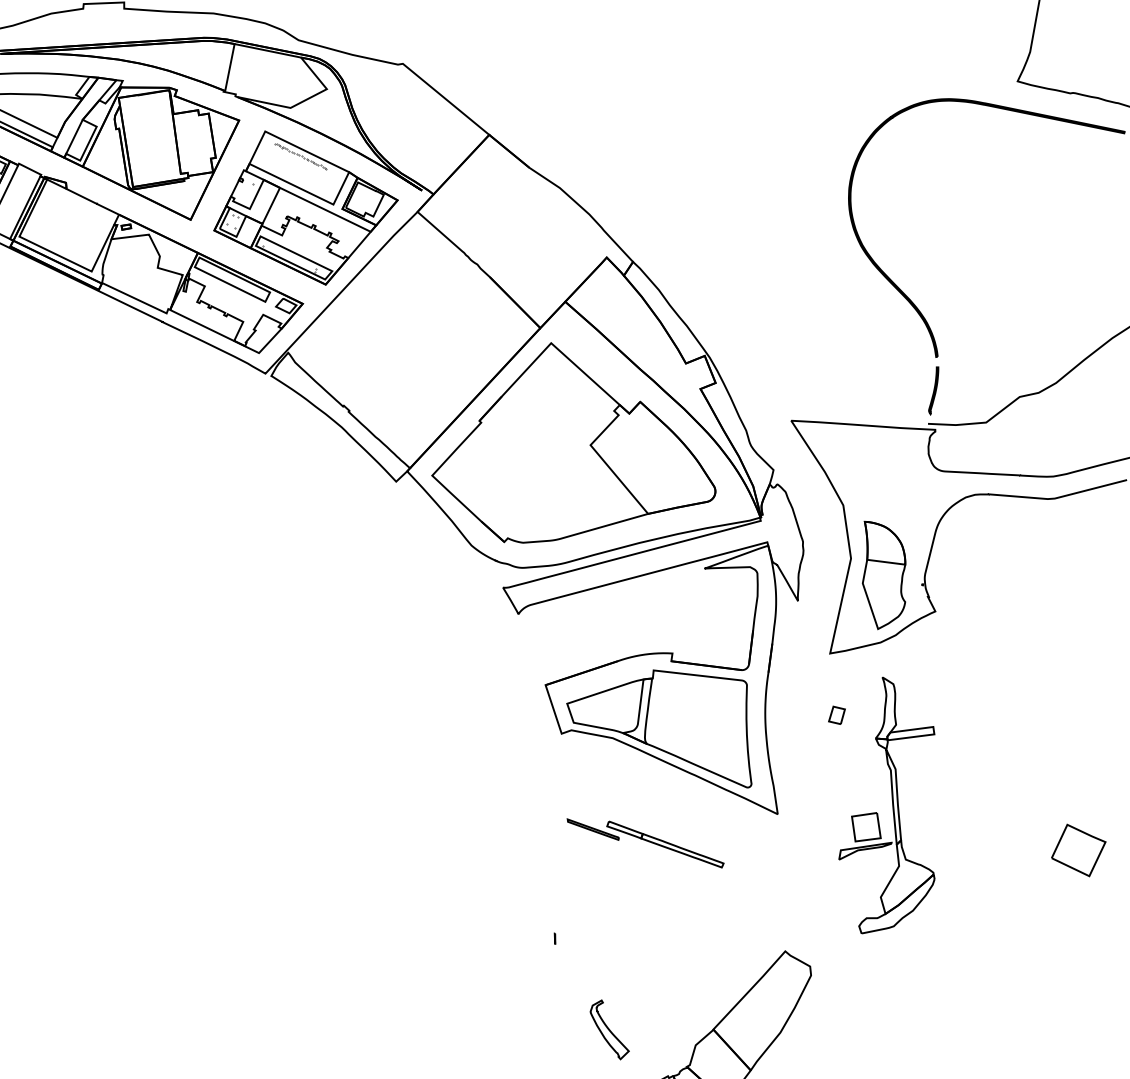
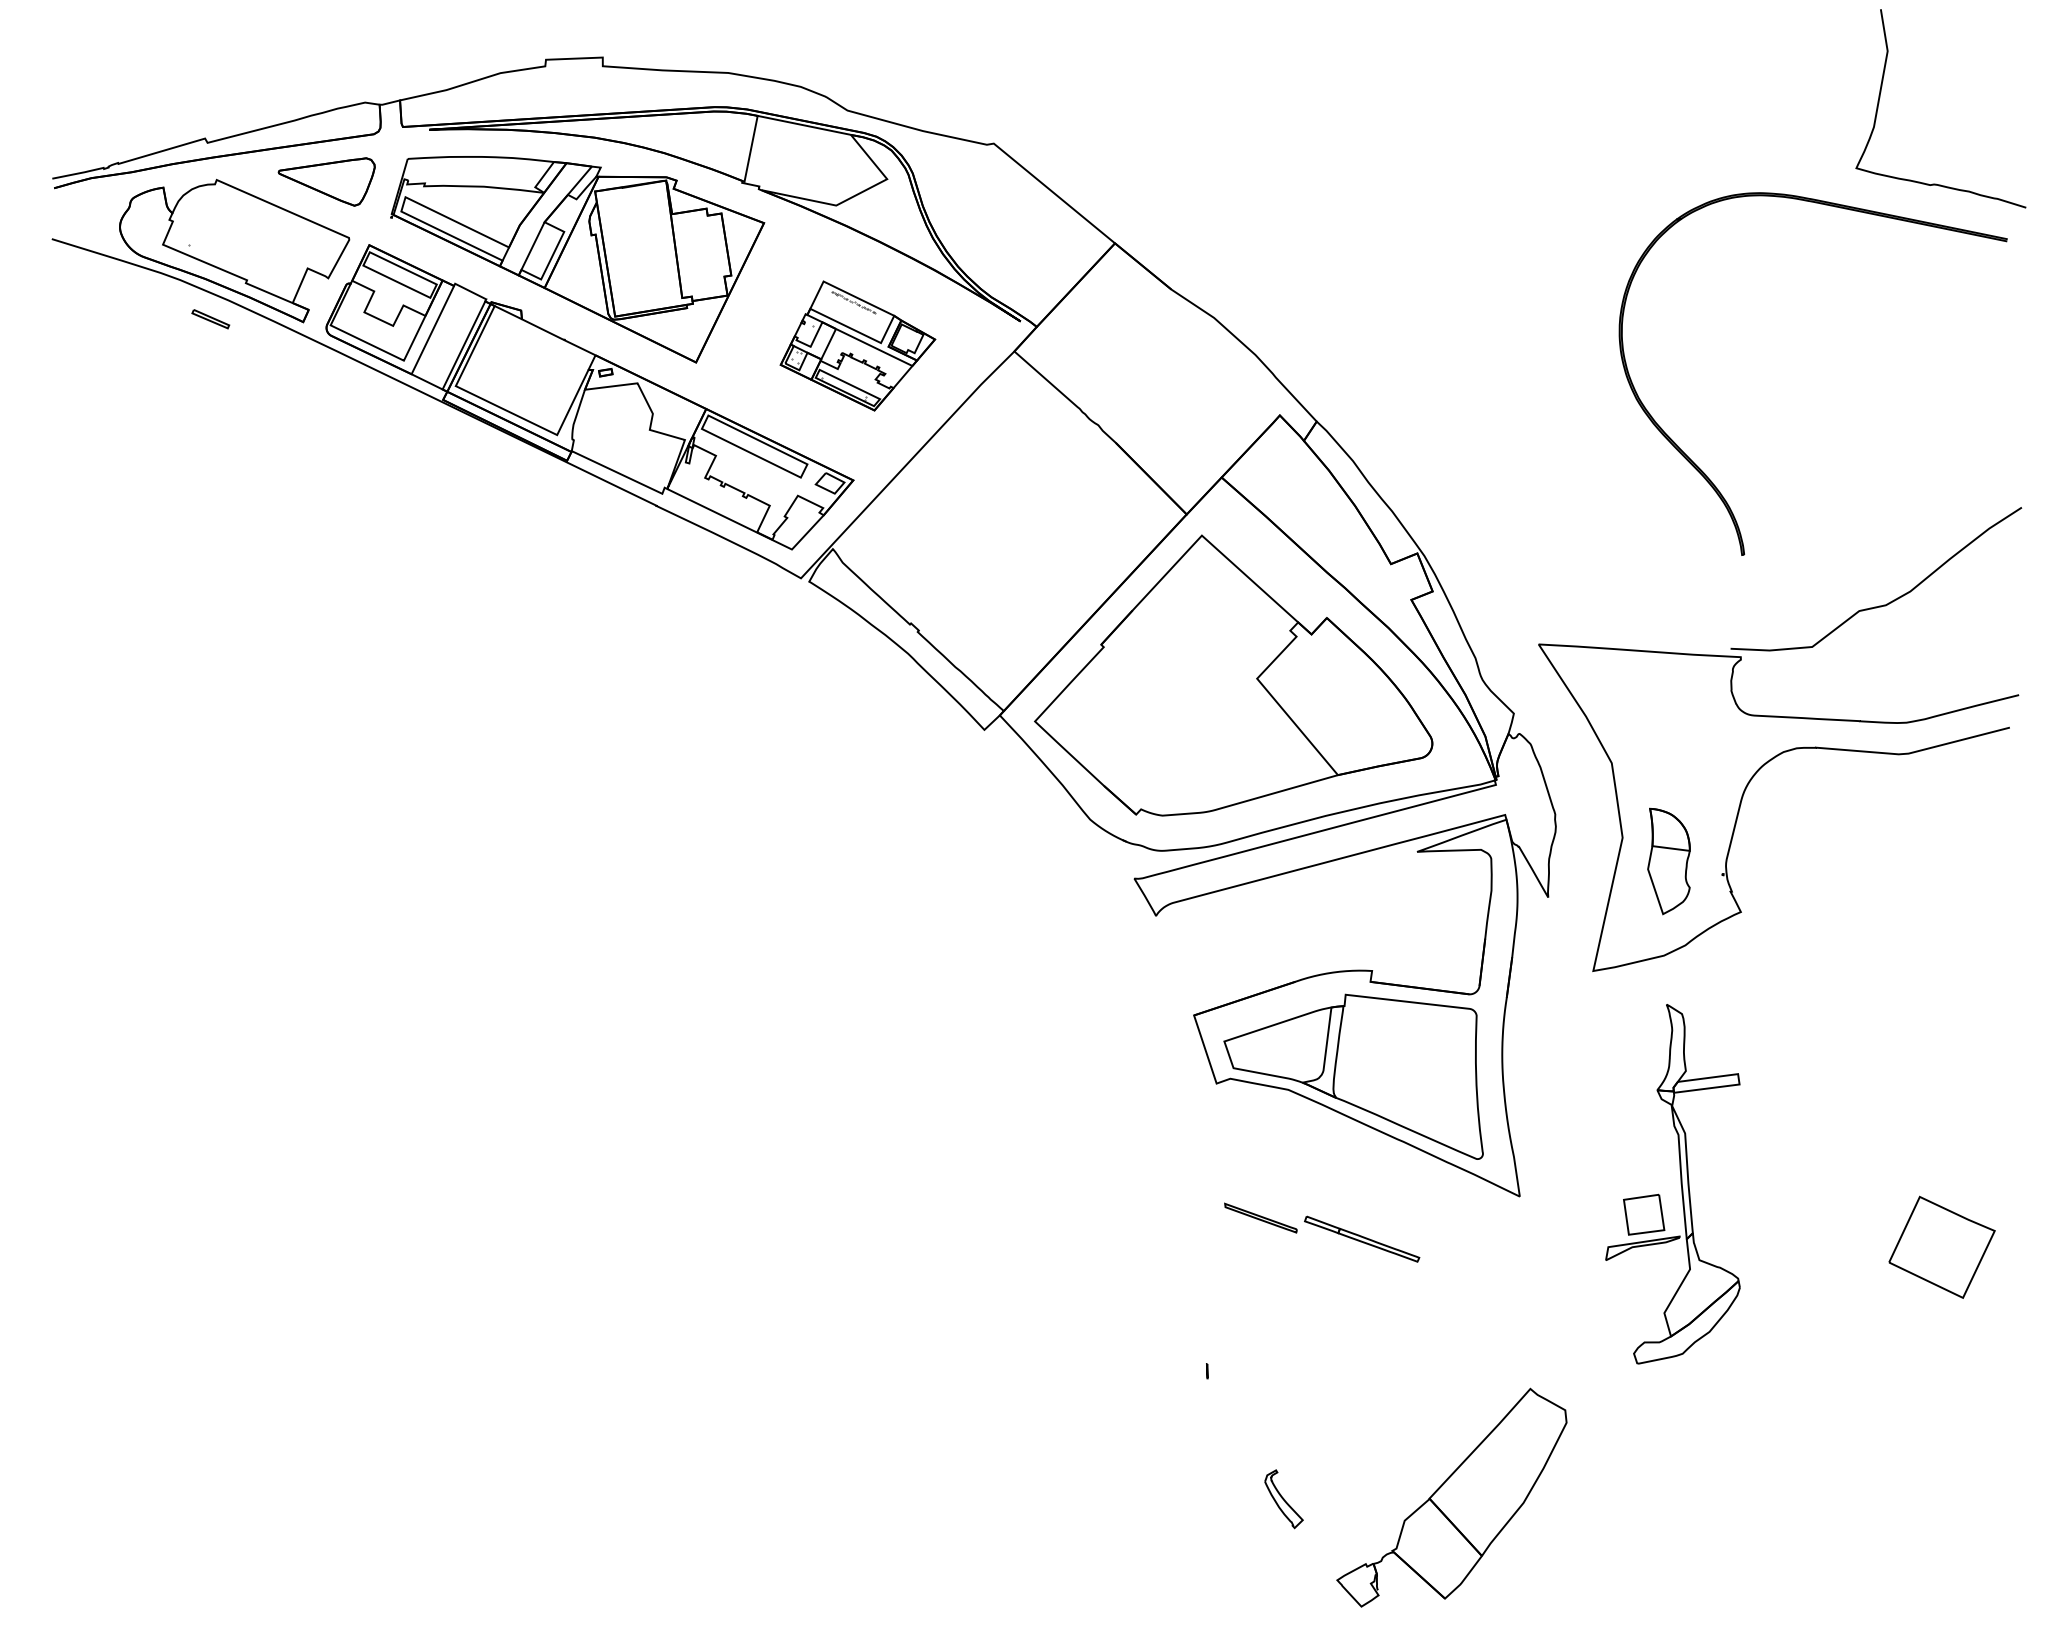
part: (305, 207) -> (857, 345), size x0.6
part: (933, 390) -> (1738, 602), removed
part: (883, 575) -> (1668, 861), size x0.7
part: (836, 715) -> (1602, 1057), removed
part: (664, 844) -> (1361, 1239), size x0.7
part: (1078, 850) -> (1941, 1247), size x1.4
part: (609, 1030) -> (1283, 1499), size x0.7

